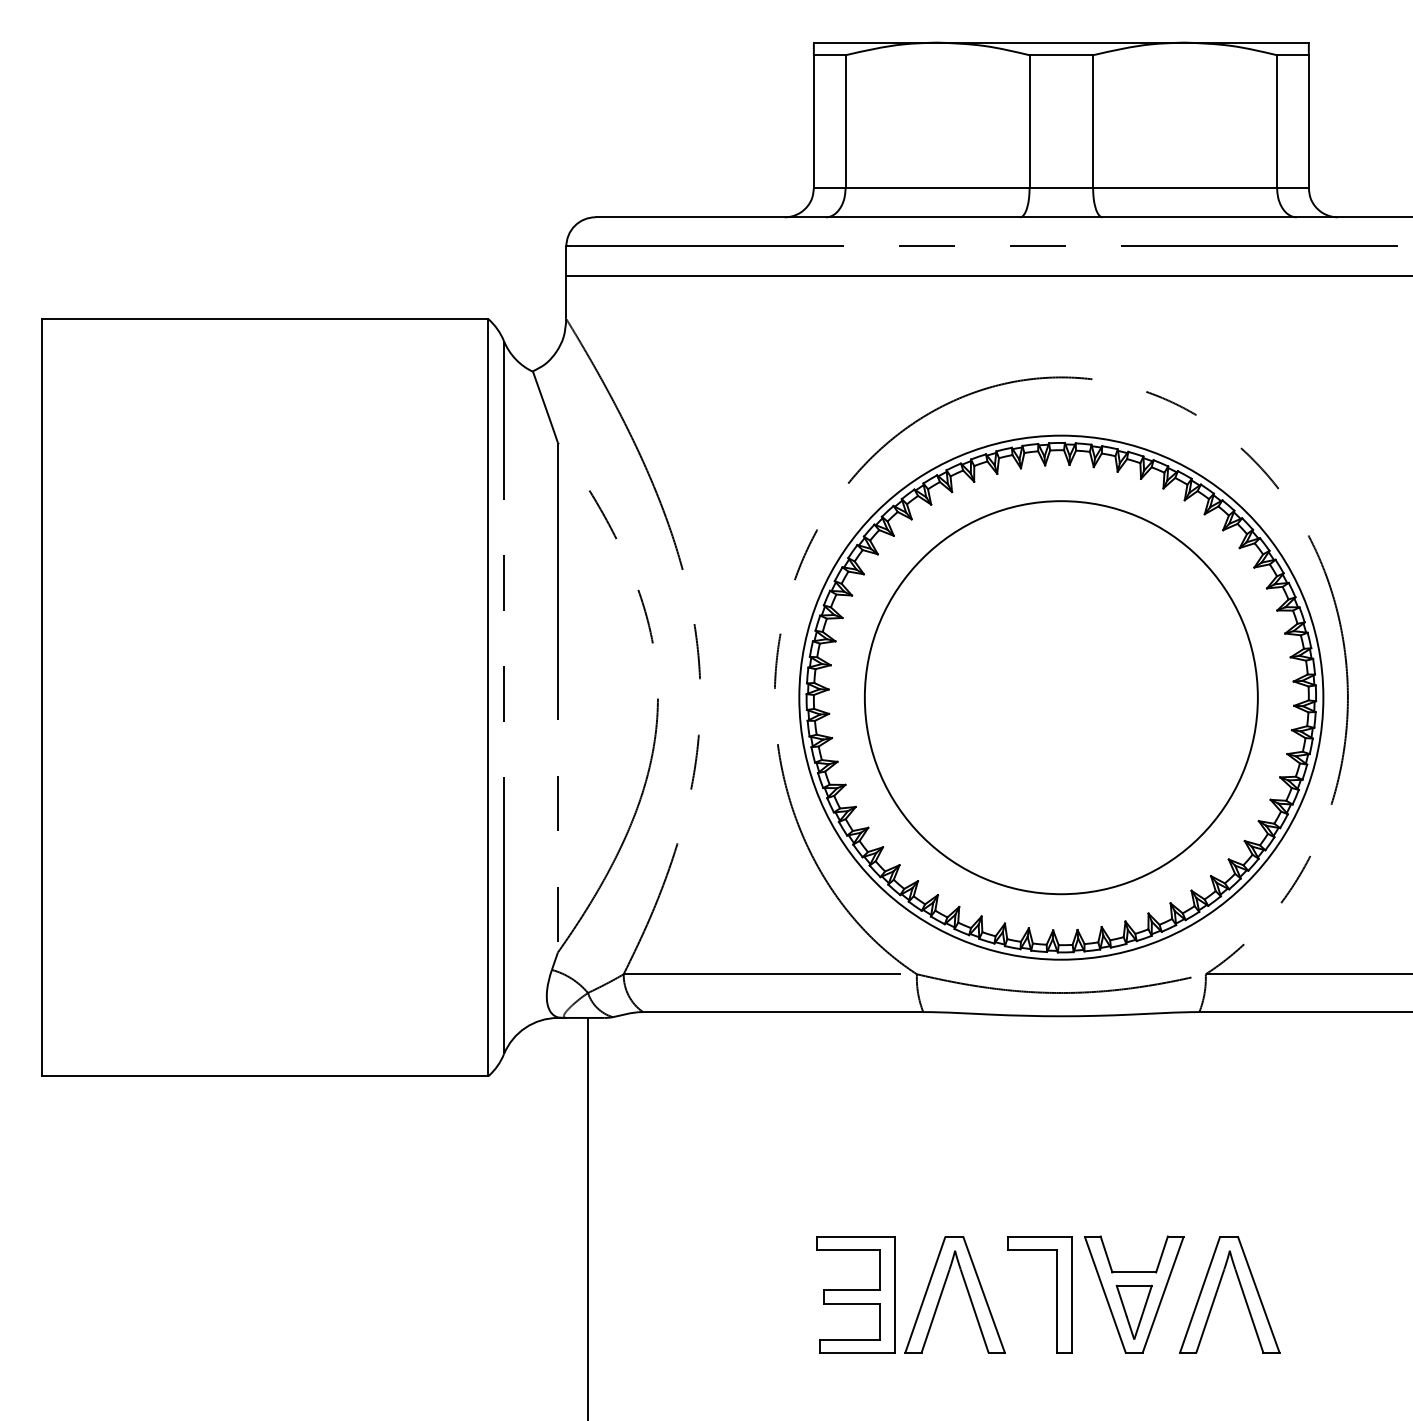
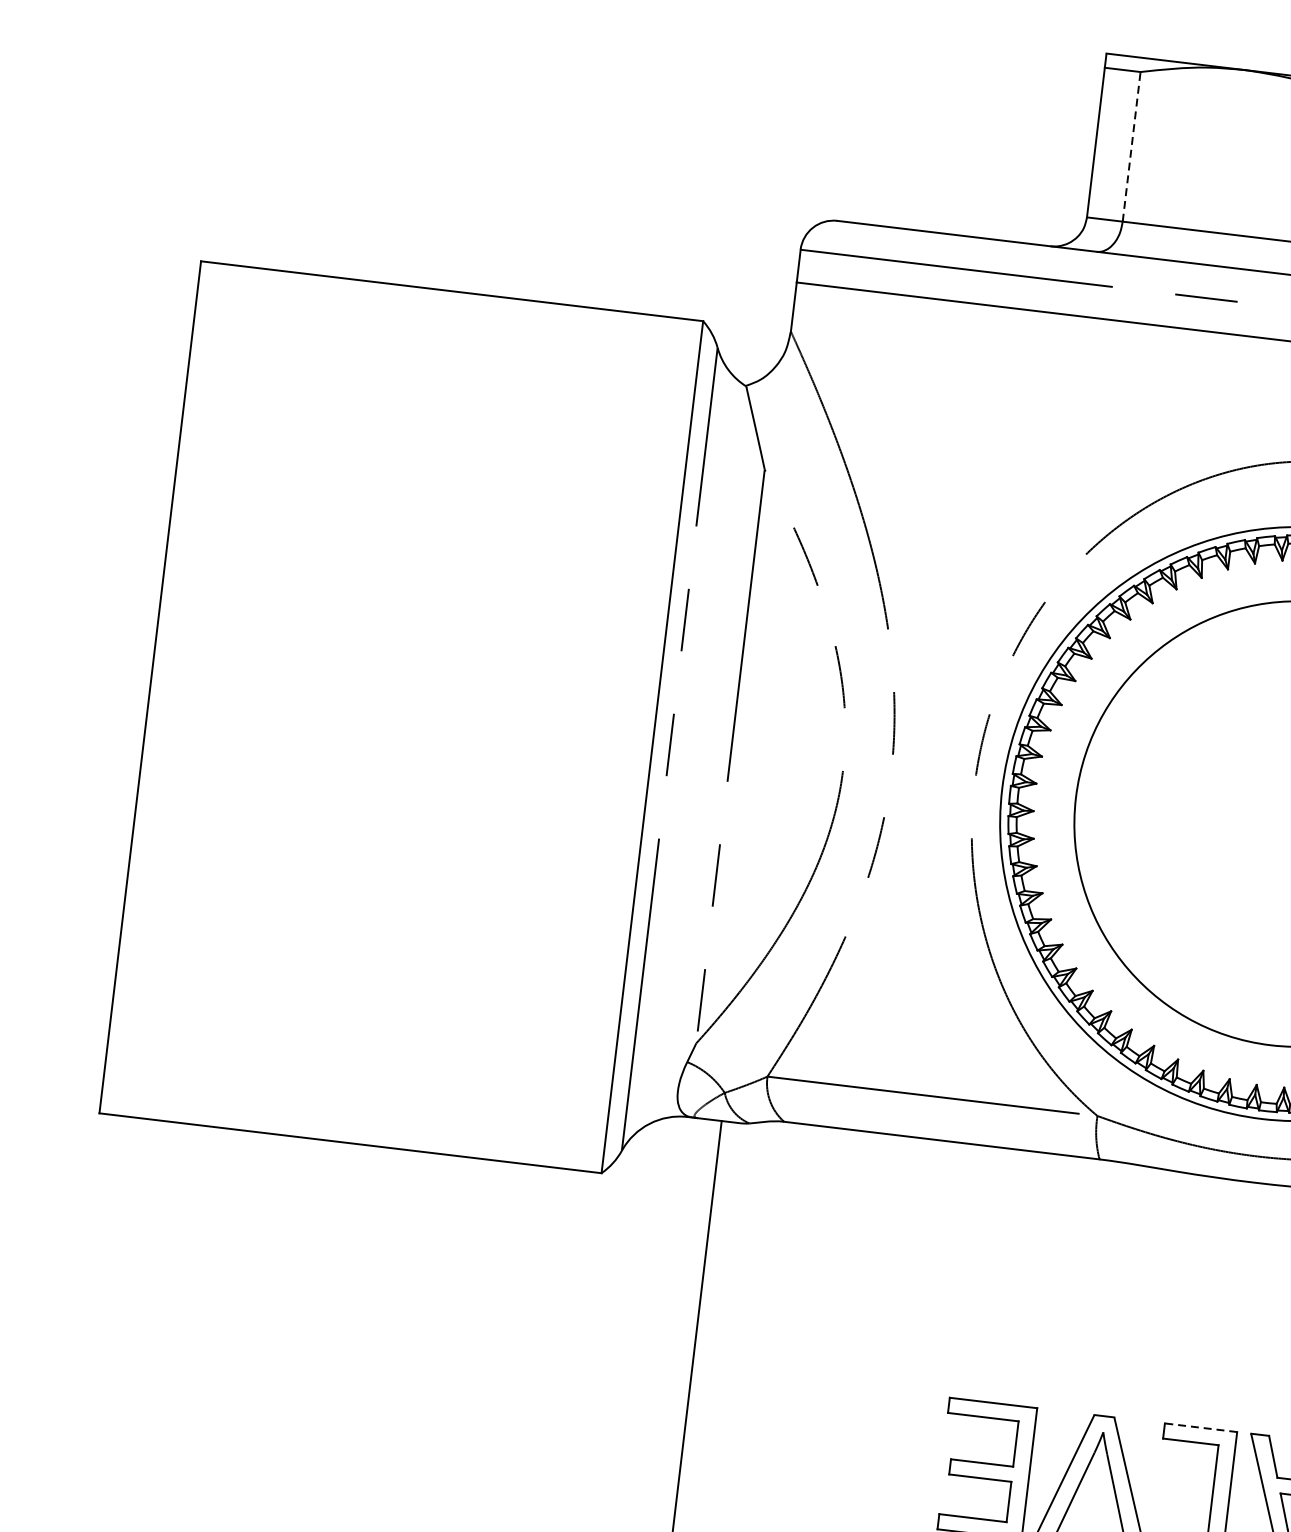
line: (845, 121) -> (1131, 146), solid -> dashed
line: (1039, 1236) -> (1200, 1427), solid -> dashed

